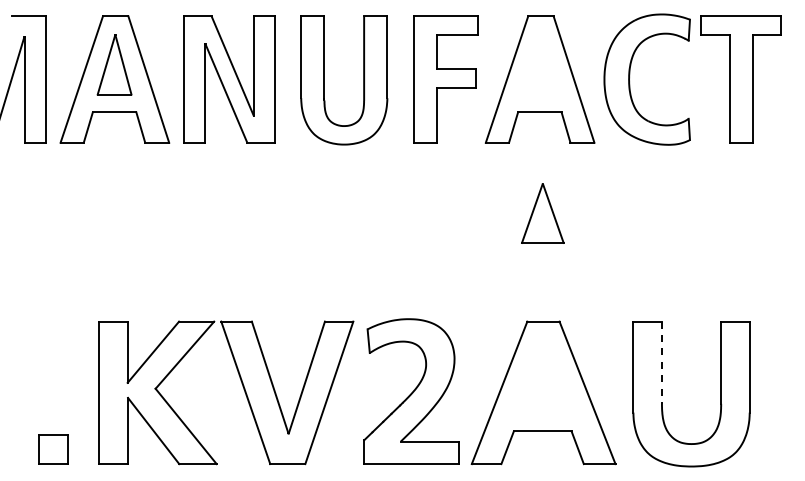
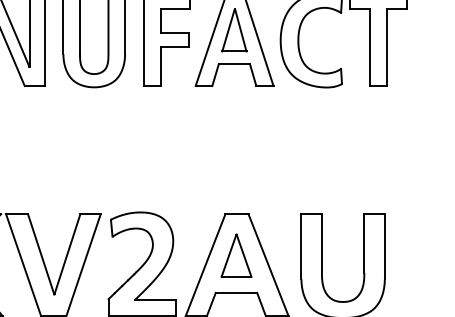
part: (539, 64) -> (234, 29), added
part: (542, 213) -> (236, 255), moved
line: (661, 363) -> (321, 244), dashed -> solid

